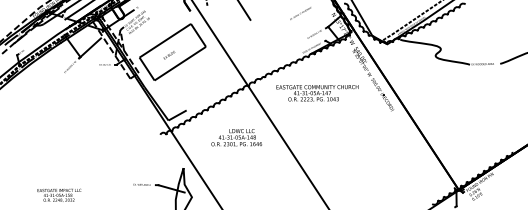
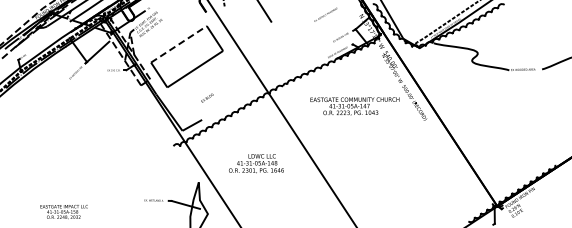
line: (165, 40) -> (179, 44), solid -> dashed
text: (169, 54) -> (207, 97), moved
text: (317, 93) -> (354, 106), moved
text: (236, 137) -> (256, 163), moved

